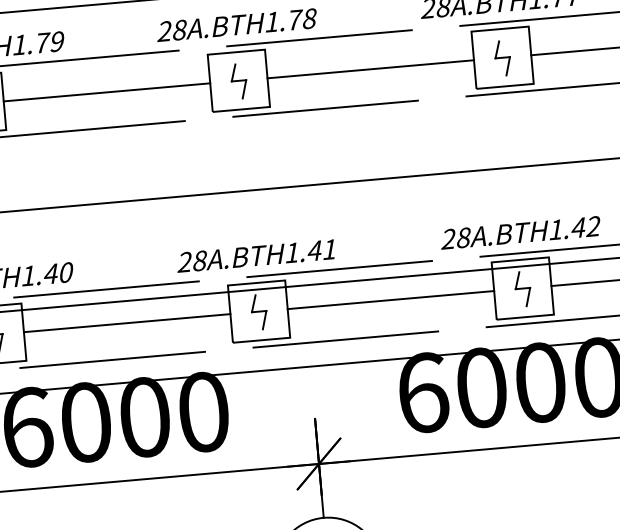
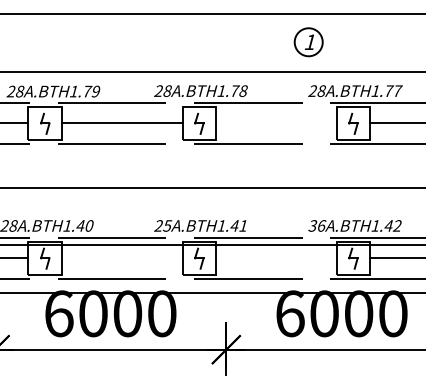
line: (371, 69) -> (276, 123), removed
text: (456, 237) -> (317, 225), 28 -> 36
text: (199, 260) -> (167, 225), 28 -> 25
line: (391, 300) -> (276, 258), removed
line: (125, 323) -> (121, 258), removed

